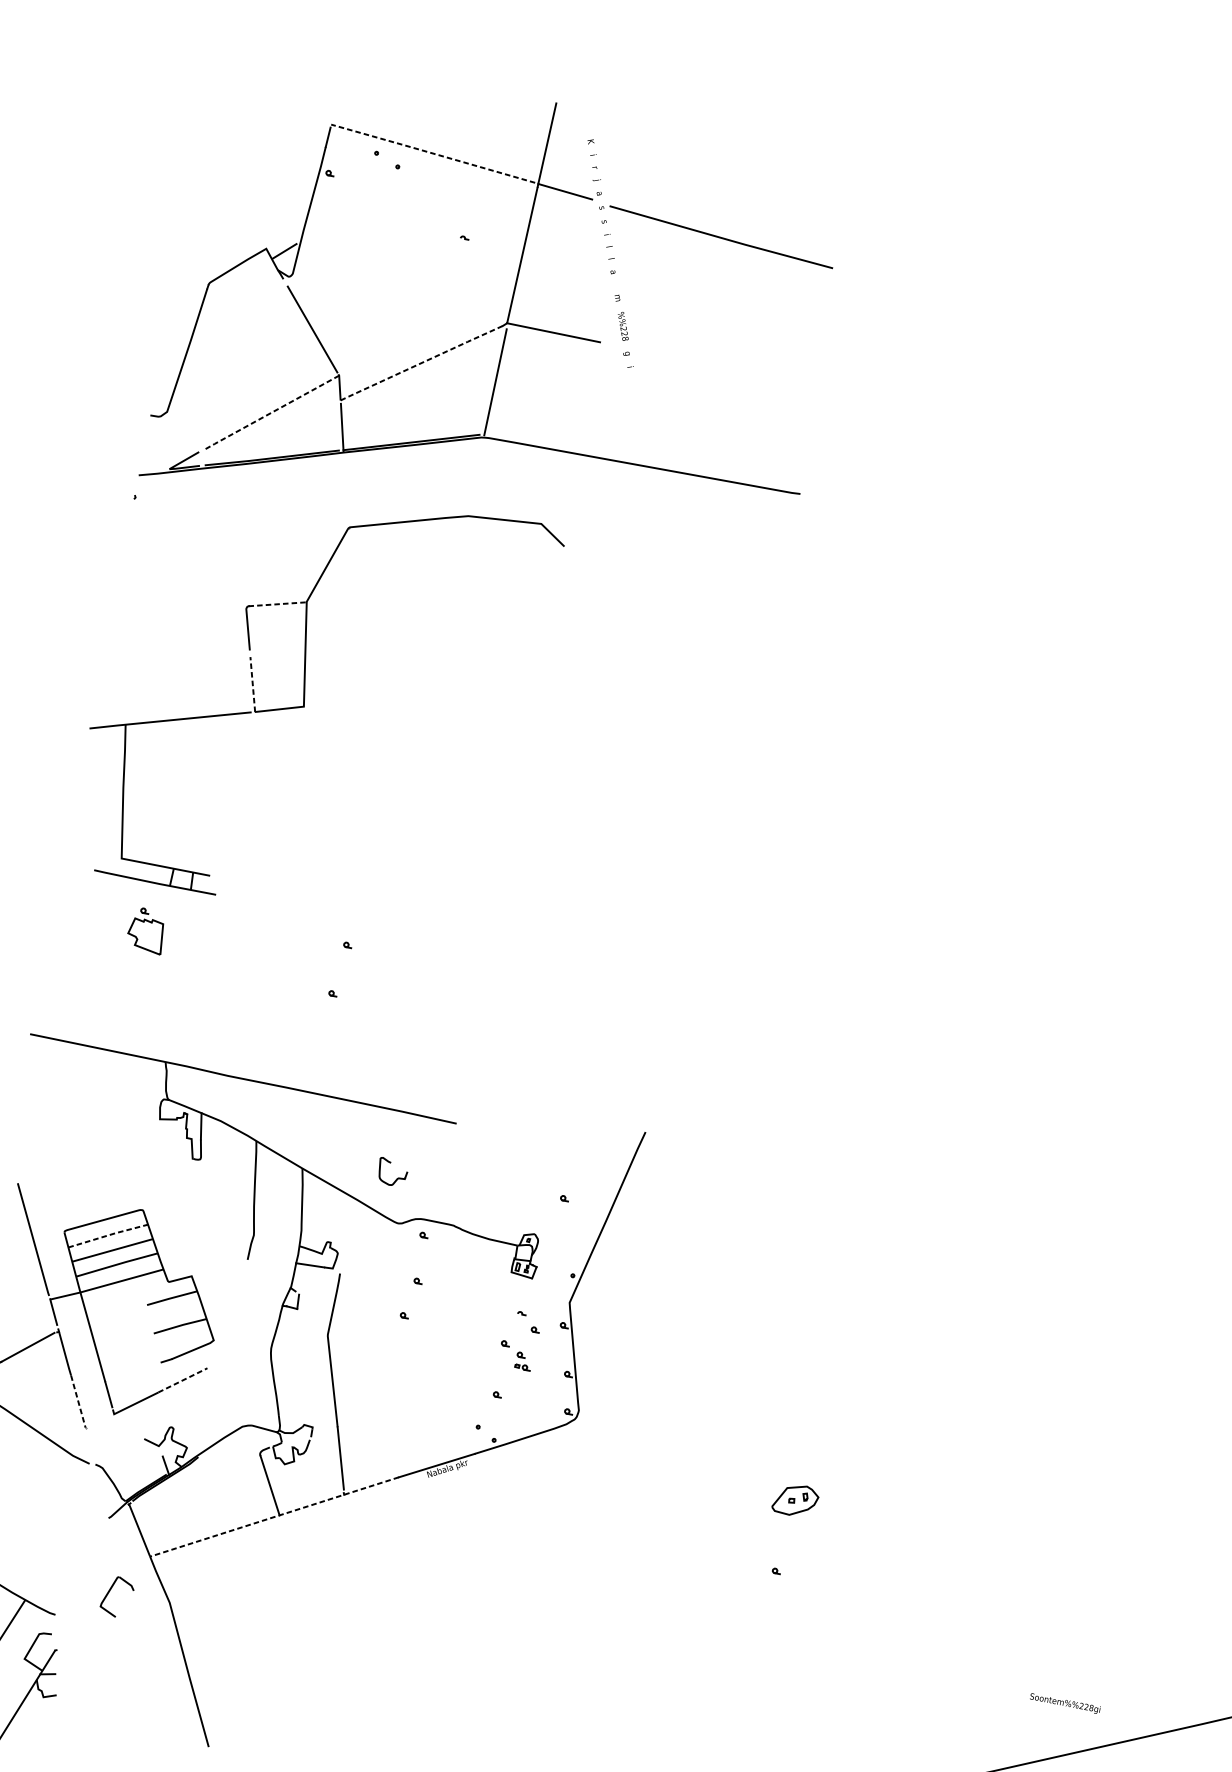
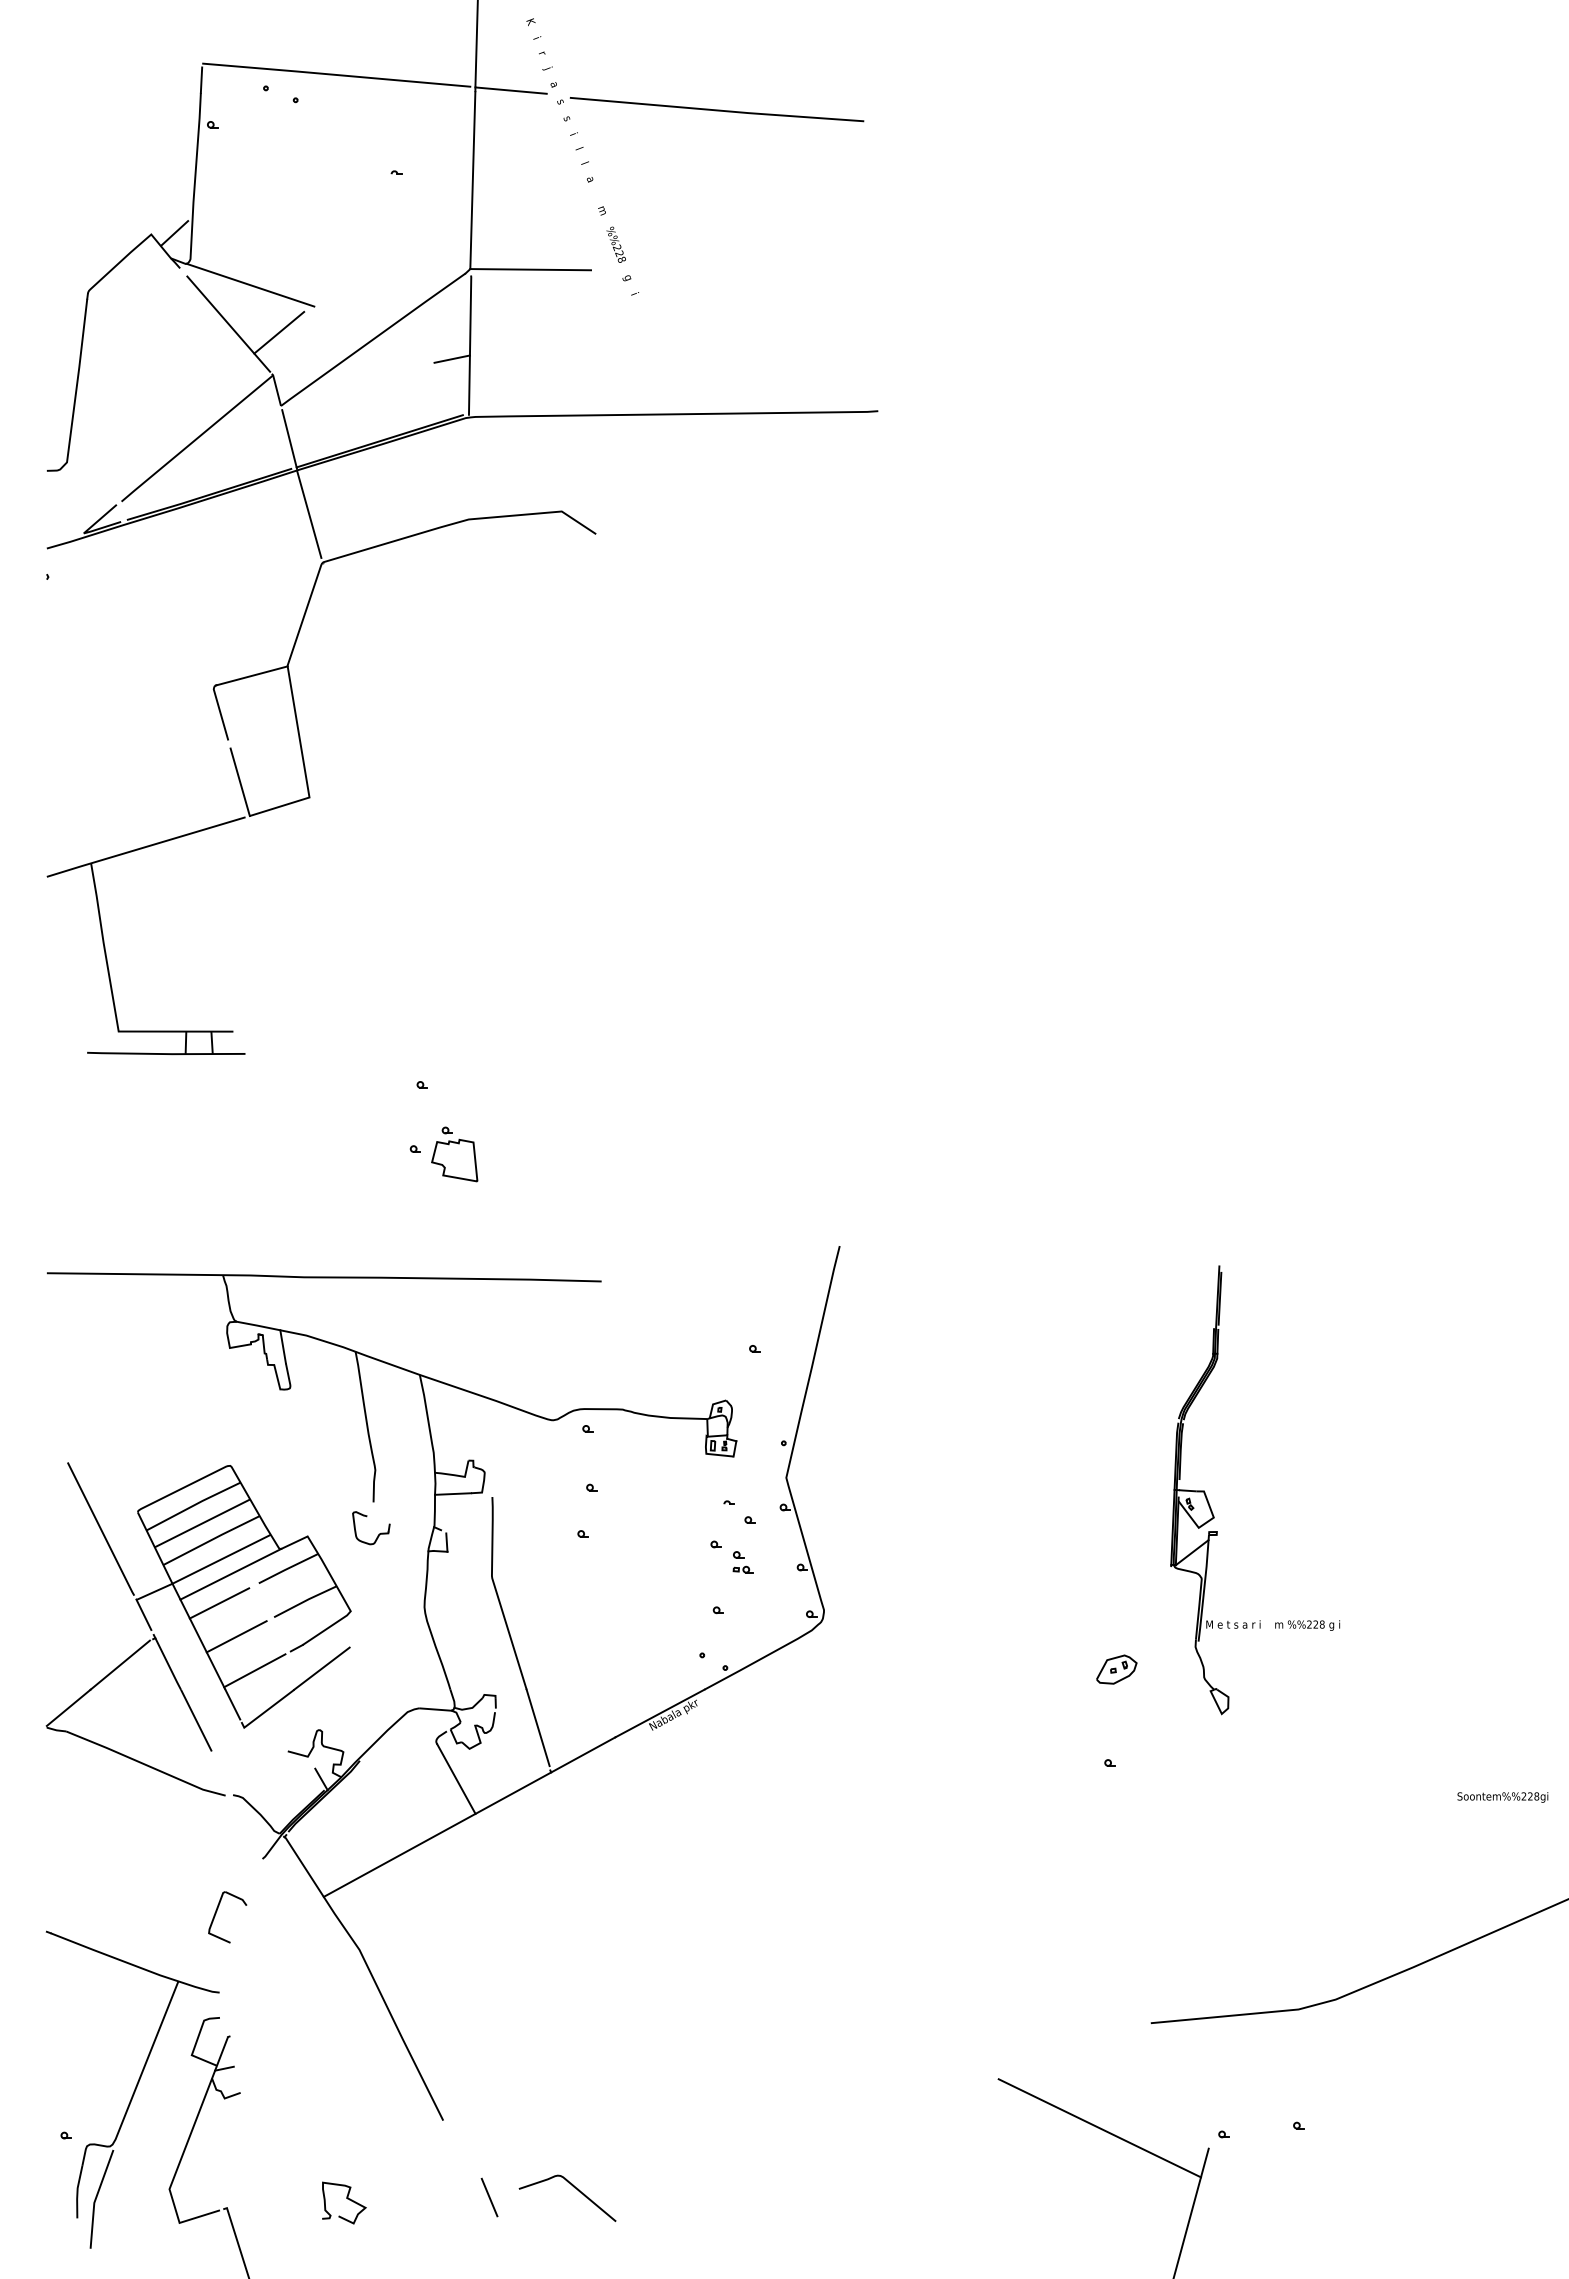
line: (433, 153) -> (336, 74), dashed -> solid
line: (335, 302) -> (250, 284), added
line: (350, 343) -> (279, 332), added
line: (421, 363) -> (373, 339), dashed -> solid
line: (479, 389) -> (451, 358), added
line: (270, 413) -> (196, 439), dashed -> solid
line: (346, 488) -> (309, 514), added
line: (278, 604) -> (252, 675), dashed -> solid
line: (253, 683) -> (240, 781), dashed -> solid
part: (146, 930) -> (454, 1154), moved
part: (397, 1178) -> (378, 1534), moved
line: (108, 1235) -> (193, 1505), dashed -> solid
line: (126, 1293) -> (230, 1573), added
line: (113, 1314) -> (219, 1603), added
line: (121, 1342) -> (236, 1636), added
line: (130, 1371) -> (254, 1670), added
line: (182, 1380) -> (321, 1668), dashed -> solid
part: (893, 1391) -> (1212, 1510), added
line: (78, 1402) -> (196, 1721), dashed -> solid
part: (795, 1500) -> (1116, 1669), size x0.71
line: (274, 1517) -> (469, 1817), dashed -> solid
part: (109, 1593) -> (216, 1914), moved
text: (1064, 1703) -> (1502, 1797), moved

